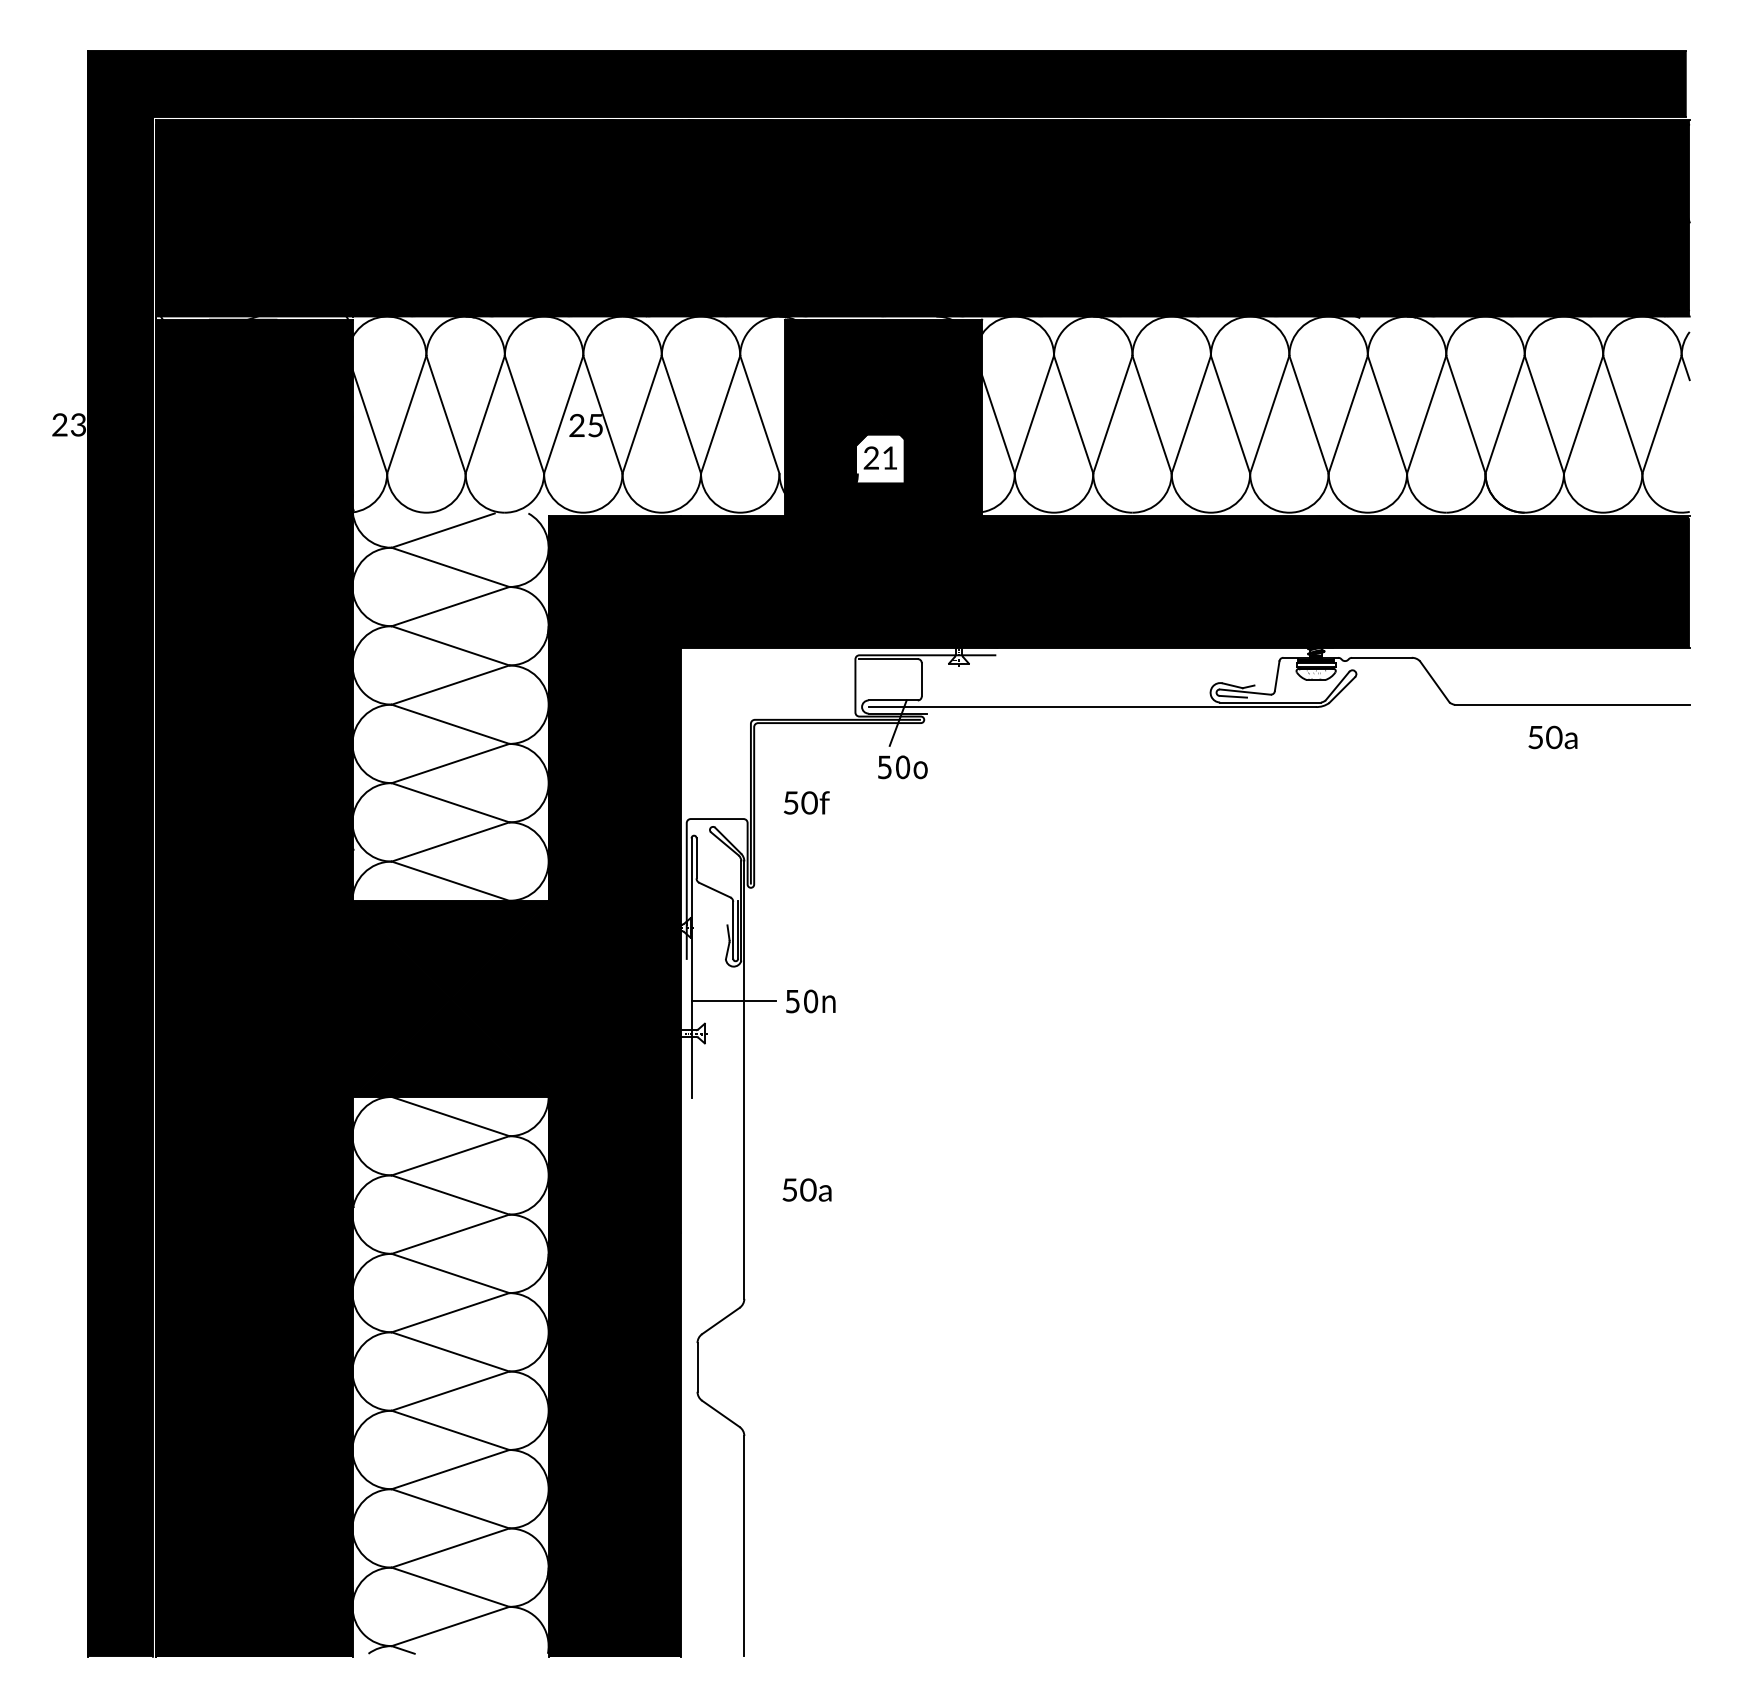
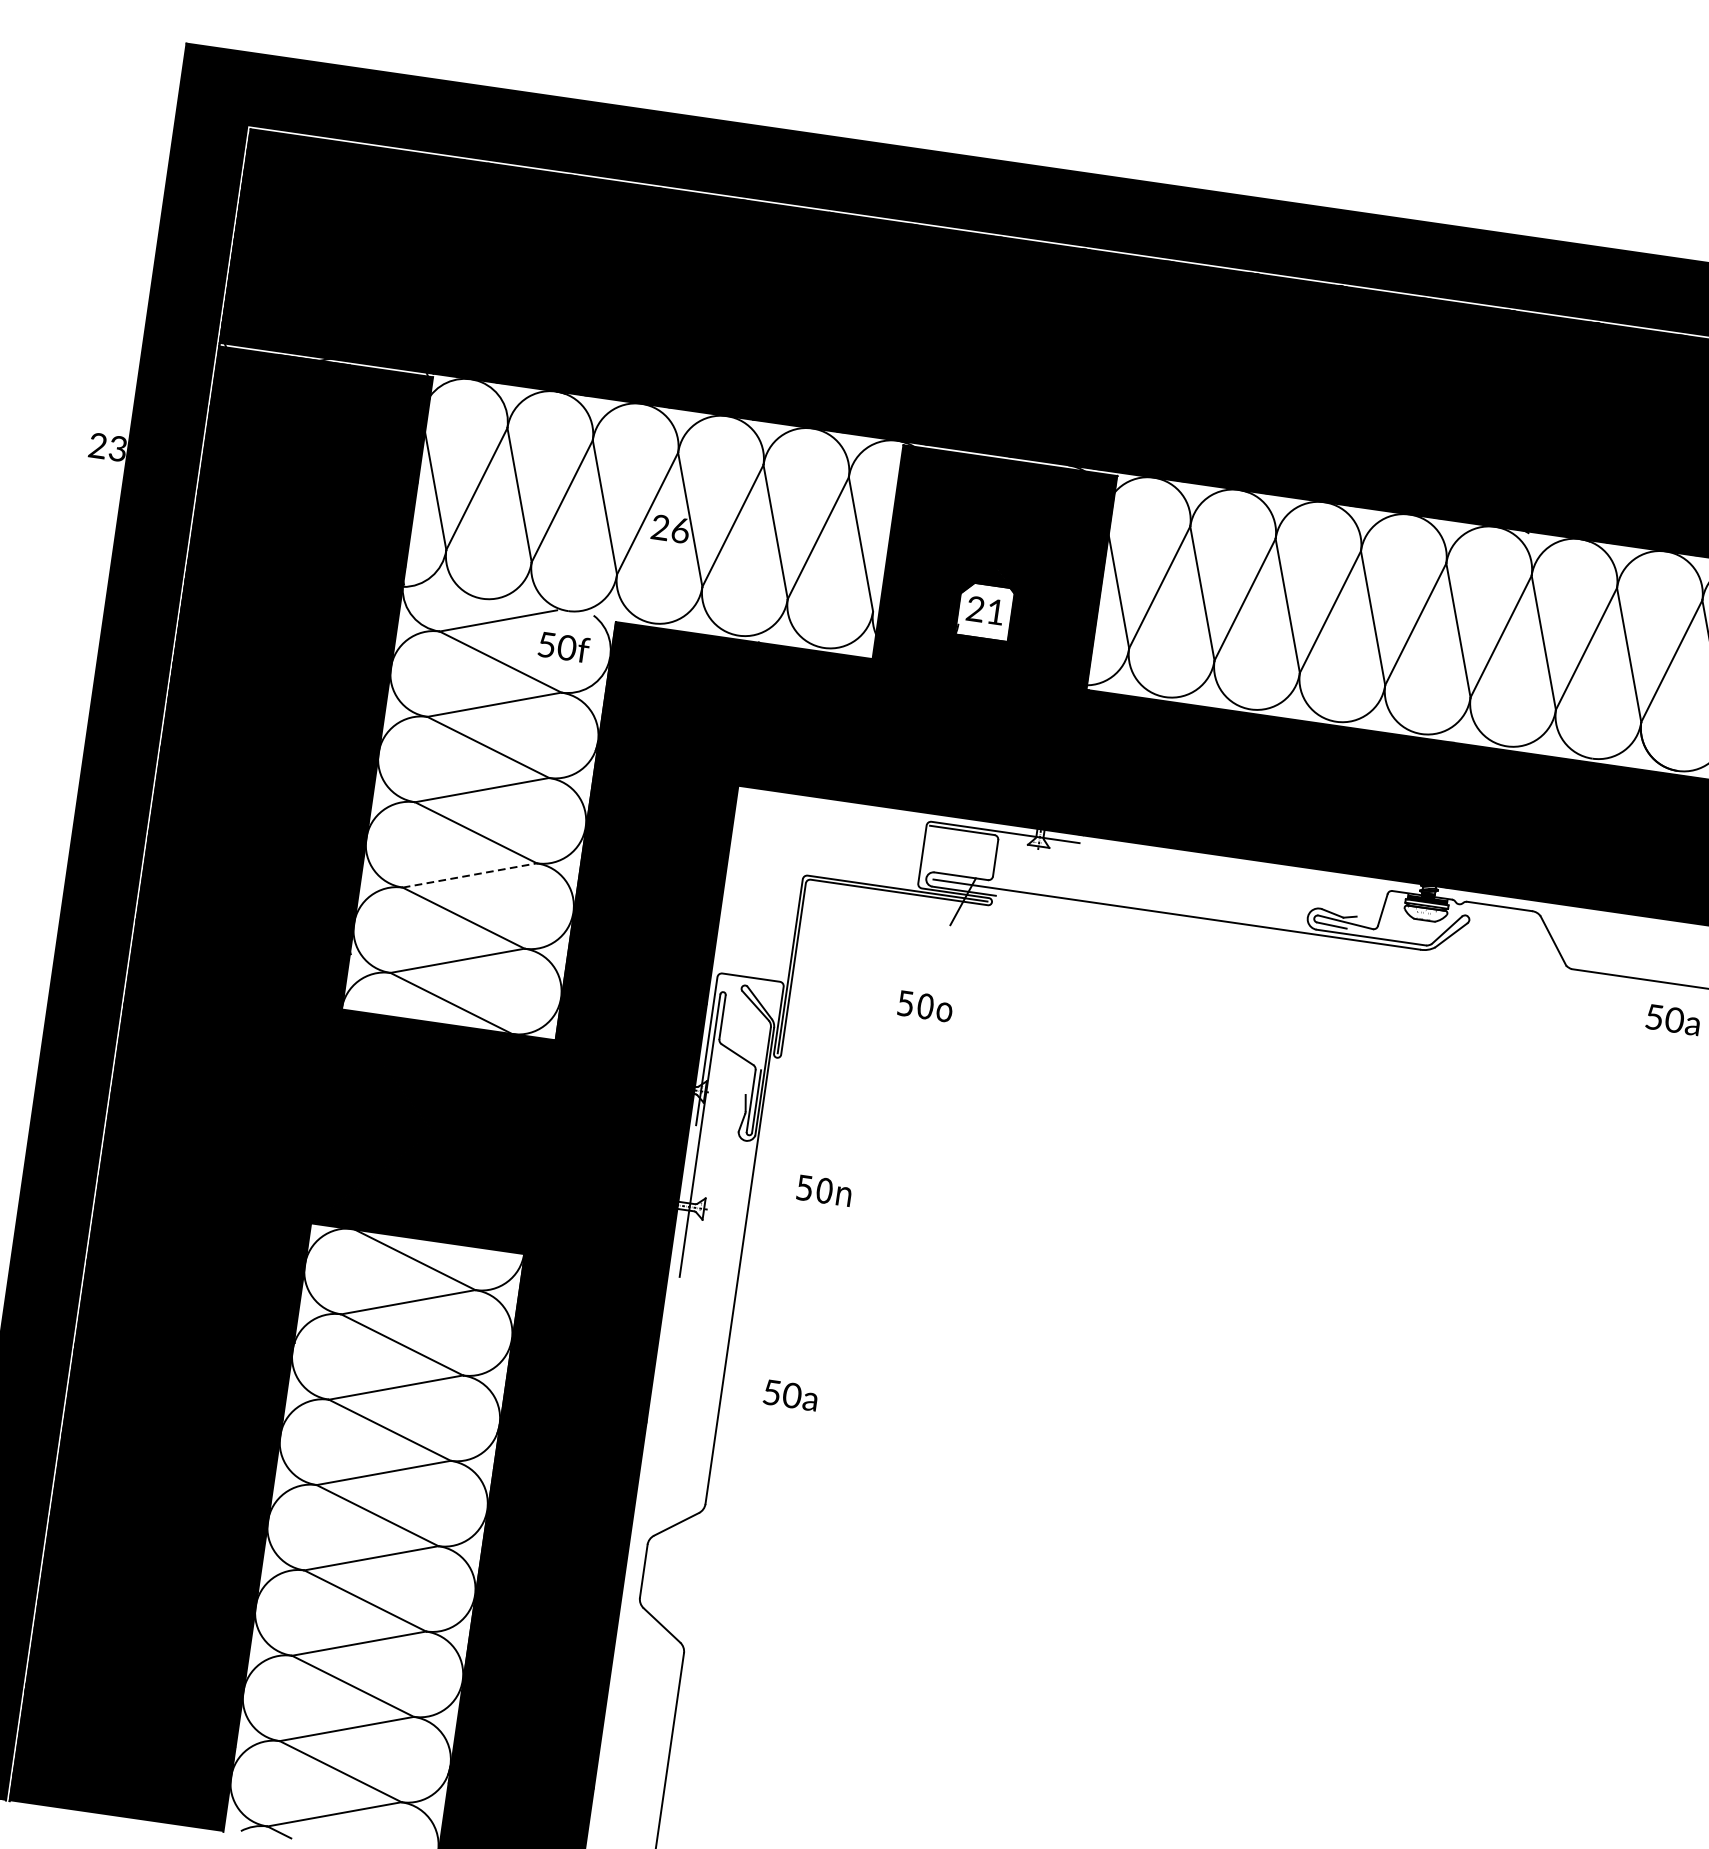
text: (595, 425) -> (680, 530), 25 -> 26
line: (451, 763) -> (470, 875), solid -> dashed
text: (902, 767) -> (925, 1006), moved
text: (806, 802) -> (563, 646), moved
line: (733, 1000) -> (740, 1177), removed

